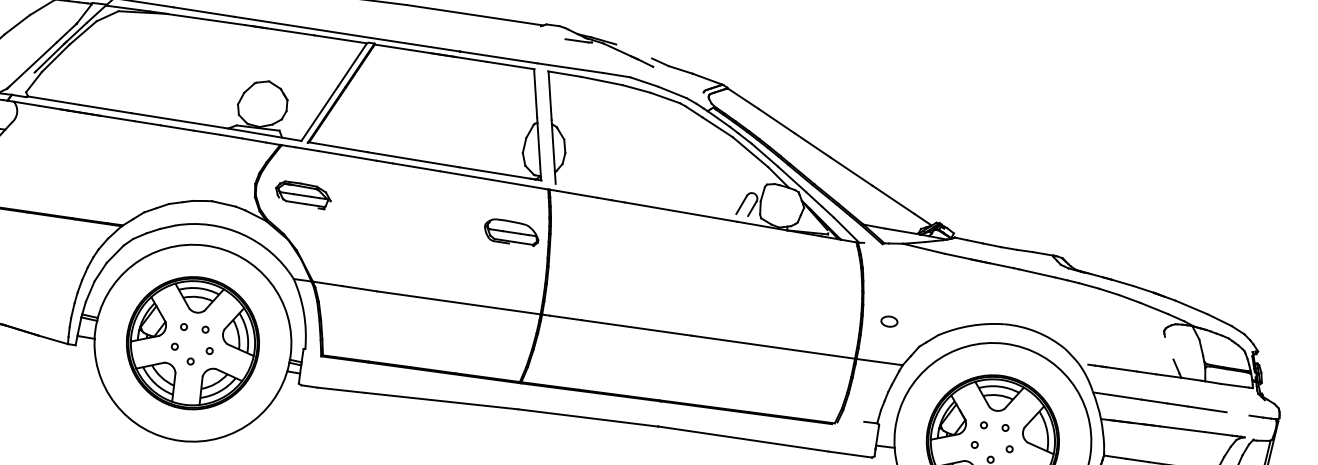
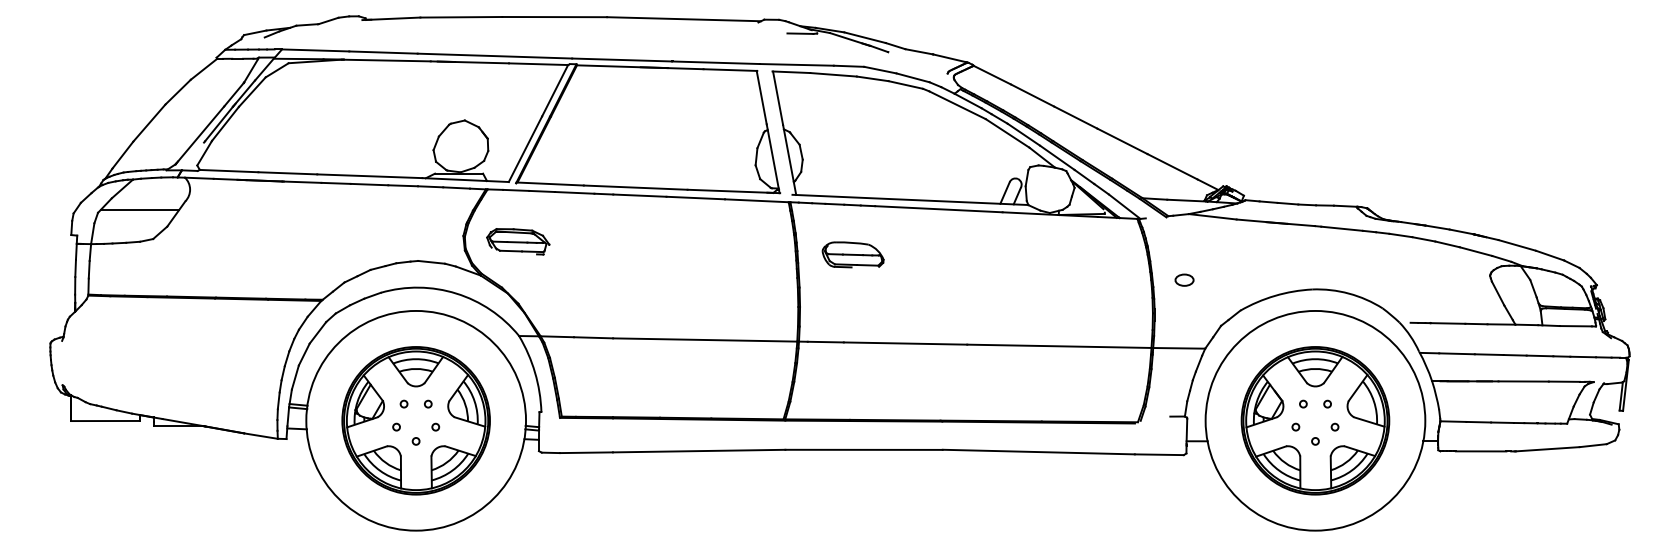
line: (633, 51) -> (864, 37), added
line: (656, 200) -> (910, 199), added
part: (511, 232) -> (852, 254), moved
part: (889, 321) -> (1184, 279), moved
line: (1168, 348) -> (1497, 293), added
line: (1238, 413) -> (1583, 356), added

